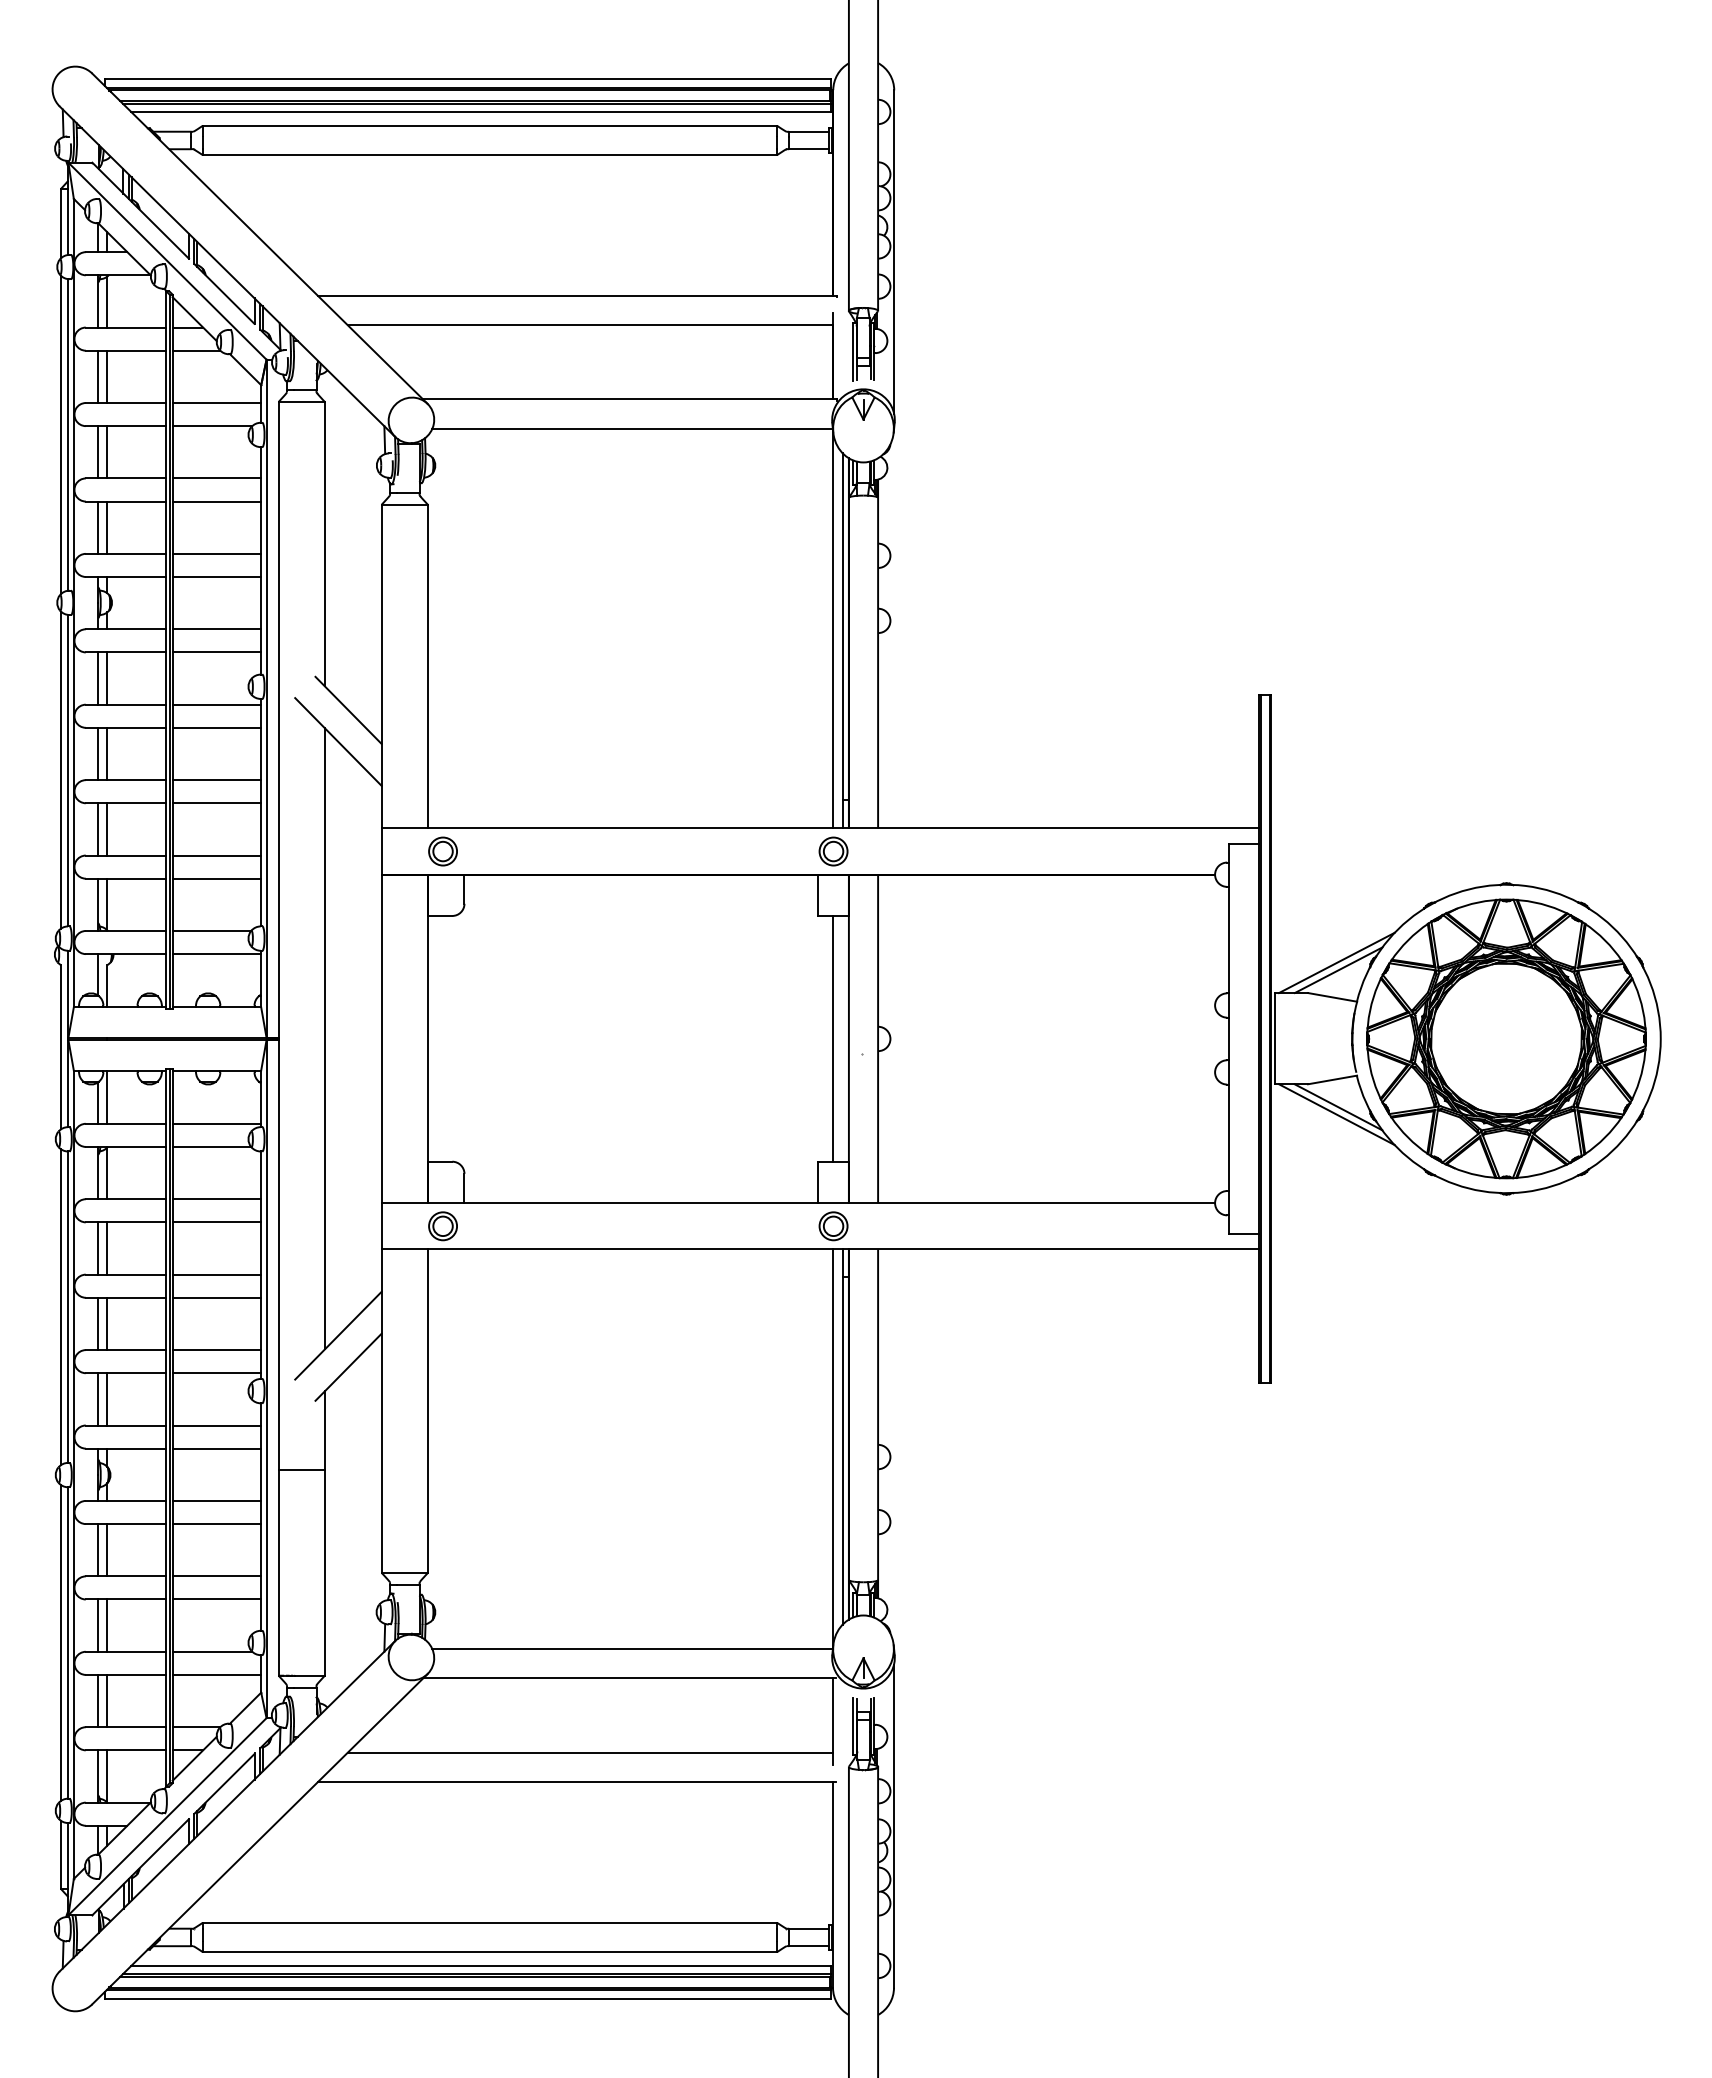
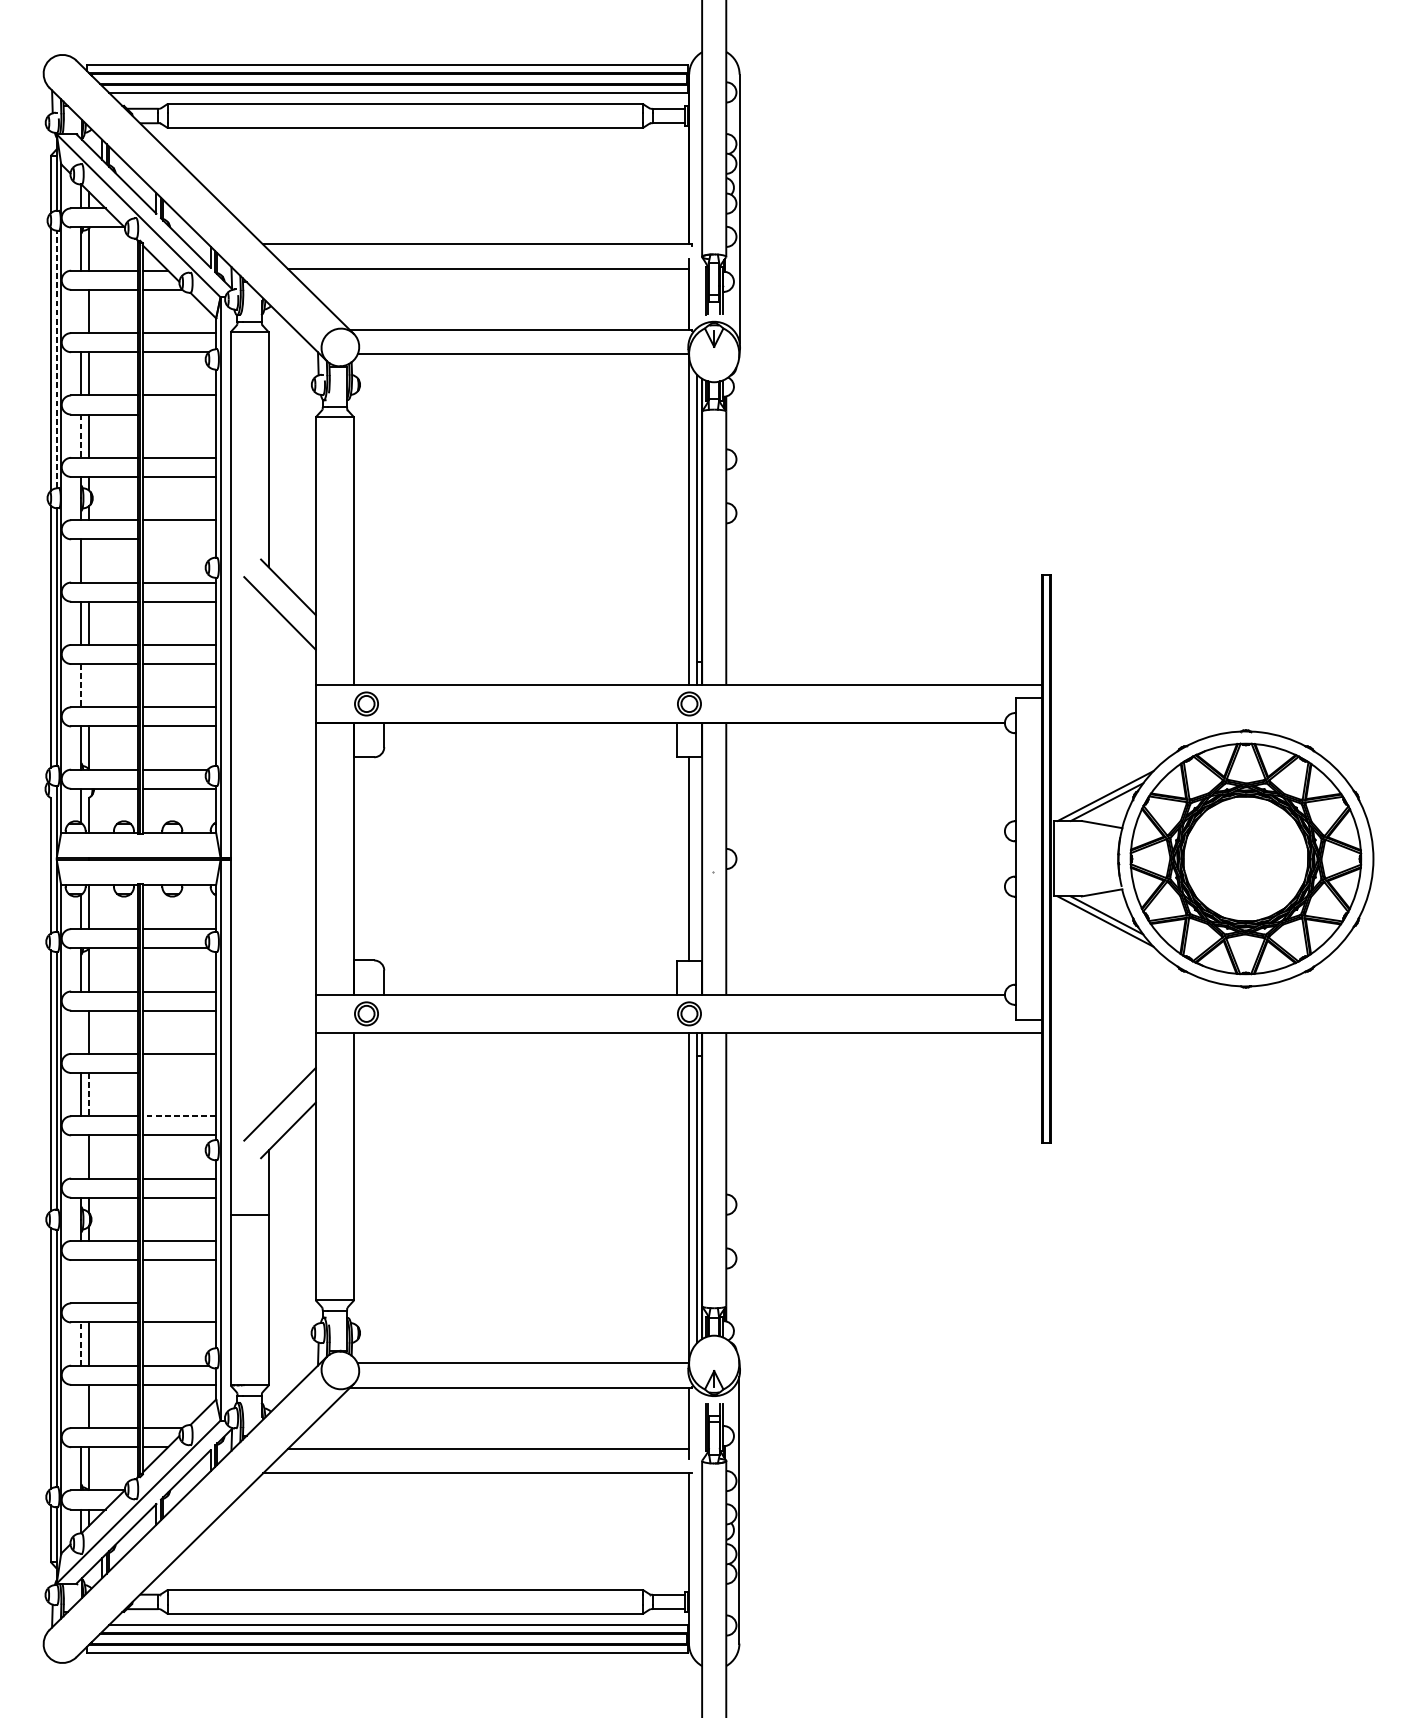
line: (97, 376) -> (80, 311), removed
line: (68, 434) -> (56, 359), solid -> dashed
line: (216, 501) -> (179, 414), removed
line: (97, 528) -> (80, 436), solid -> dashed
line: (216, 652) -> (179, 539), removed
line: (107, 678) -> (89, 560), removed
line: (97, 829) -> (80, 685), solid -> dashed
line: (107, 829) -> (89, 685), removed
line: (324, 1038) -> (268, 858), removed
line: (97, 1248) -> (80, 1032), removed
line: (216, 1297) -> (179, 1072), removed
line: (107, 1324) -> (89, 1095), solid -> dashed
line: (216, 1350) -> (179, 1116), solid -> dashed
line: (97, 1399) -> (80, 1157), removed
line: (97, 1550) -> (80, 1281), removed
line: (107, 1550) -> (89, 1281), removed
line: (216, 1576) -> (179, 1303), removed
line: (97, 1625) -> (80, 1343), solid -> dashed
line: (97, 1700) -> (80, 1405), removed

